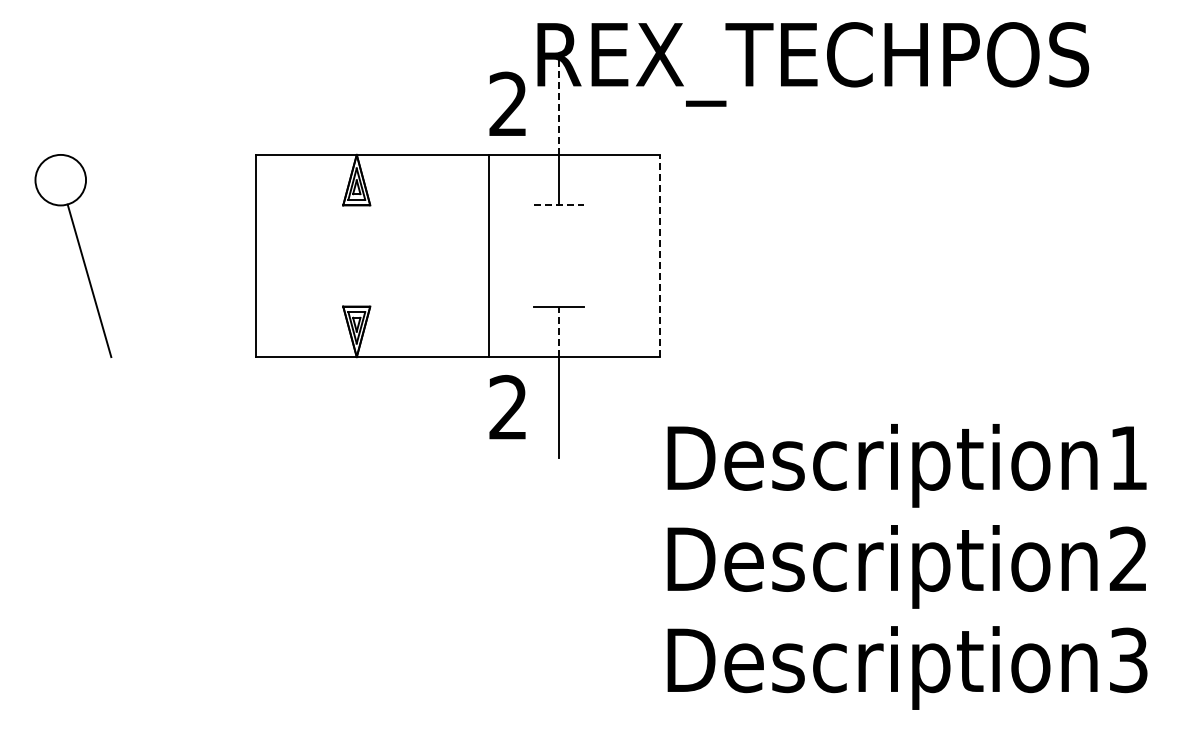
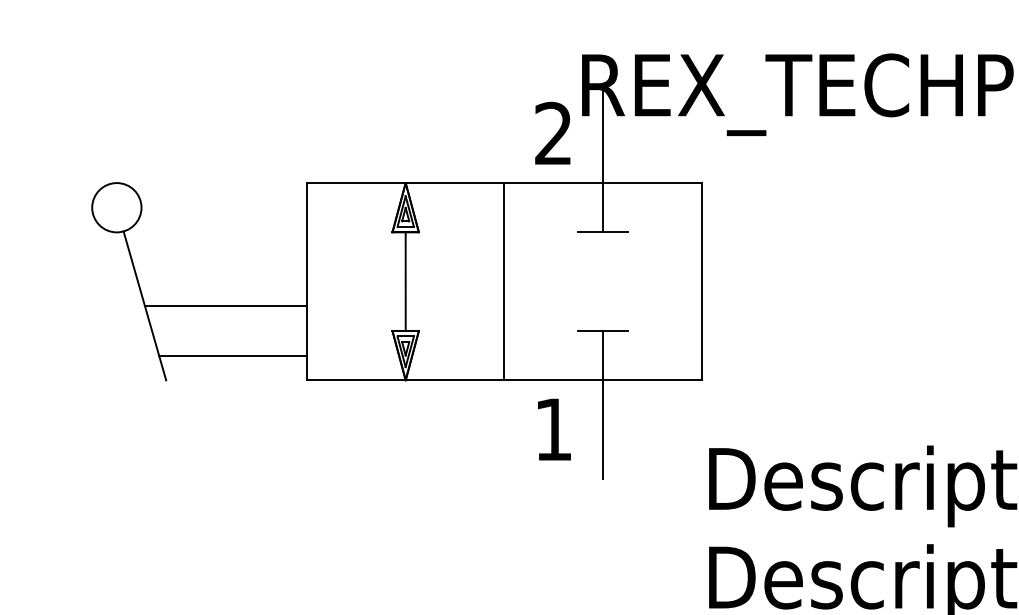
line: (558, 104) -> (602, 133), dashed -> solid
line: (559, 205) -> (603, 232), dashed -> solid
line: (356, 255) -> (405, 281), added
line: (488, 255) -> (503, 281), moved
line: (660, 255) -> (702, 281), dashed -> solid
line: (172, 281) -> (225, 306), added
line: (179, 331) -> (232, 355), added
line: (558, 331) -> (602, 355), dashed -> solid
text: (507, 406) -> (552, 428), 2 -> 1

